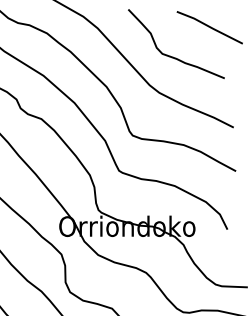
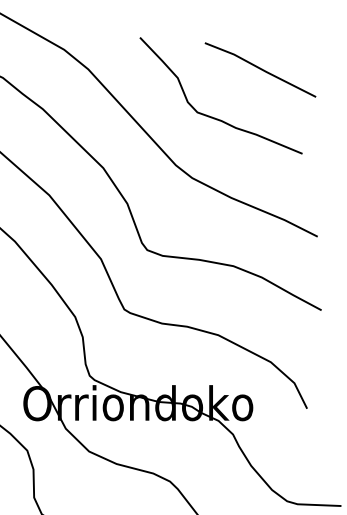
line: (209, 27) -> (259, 69), moved

